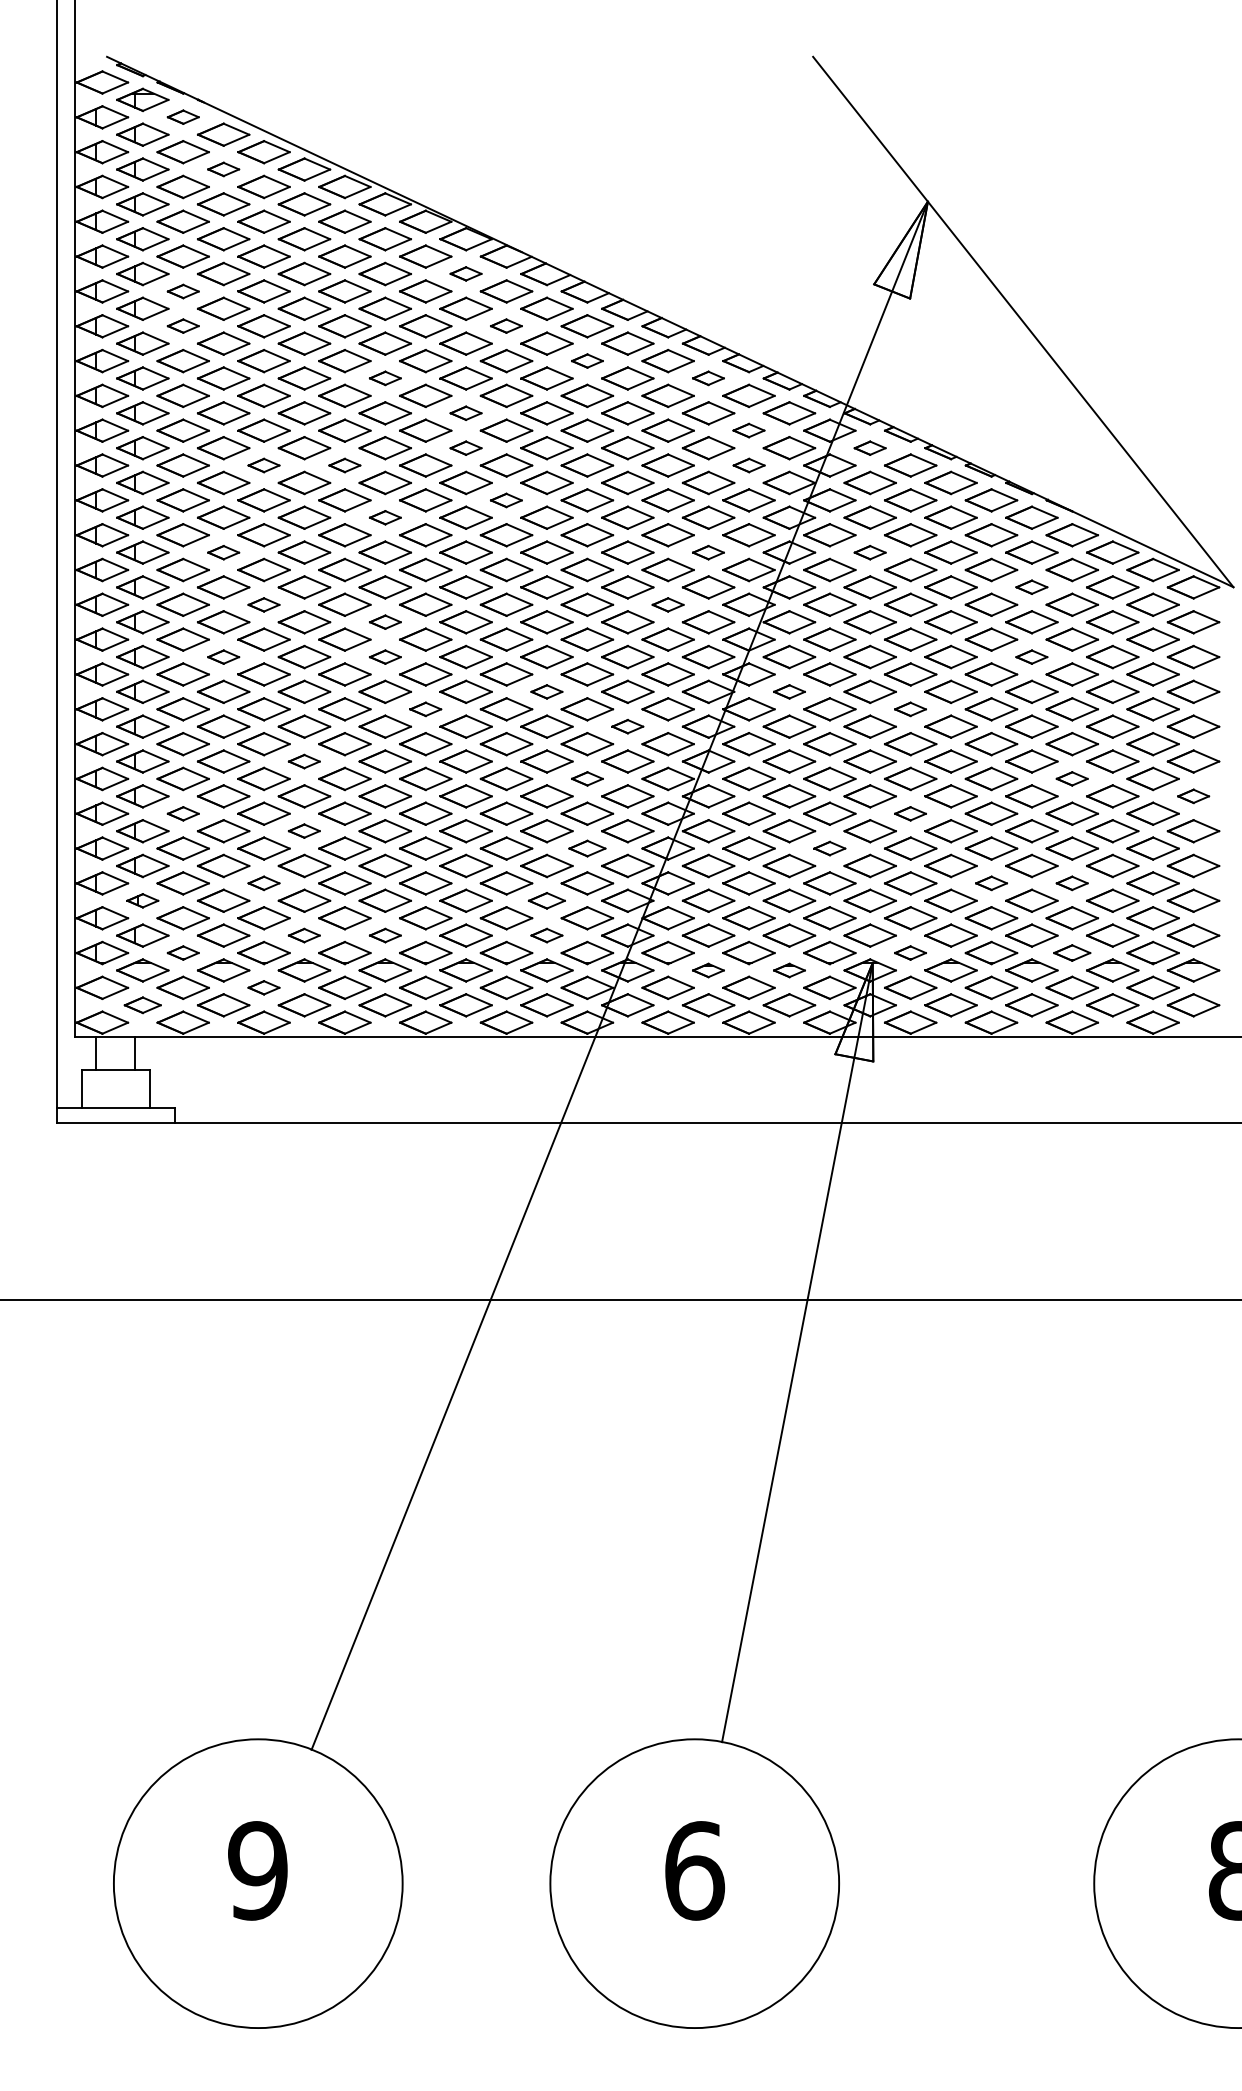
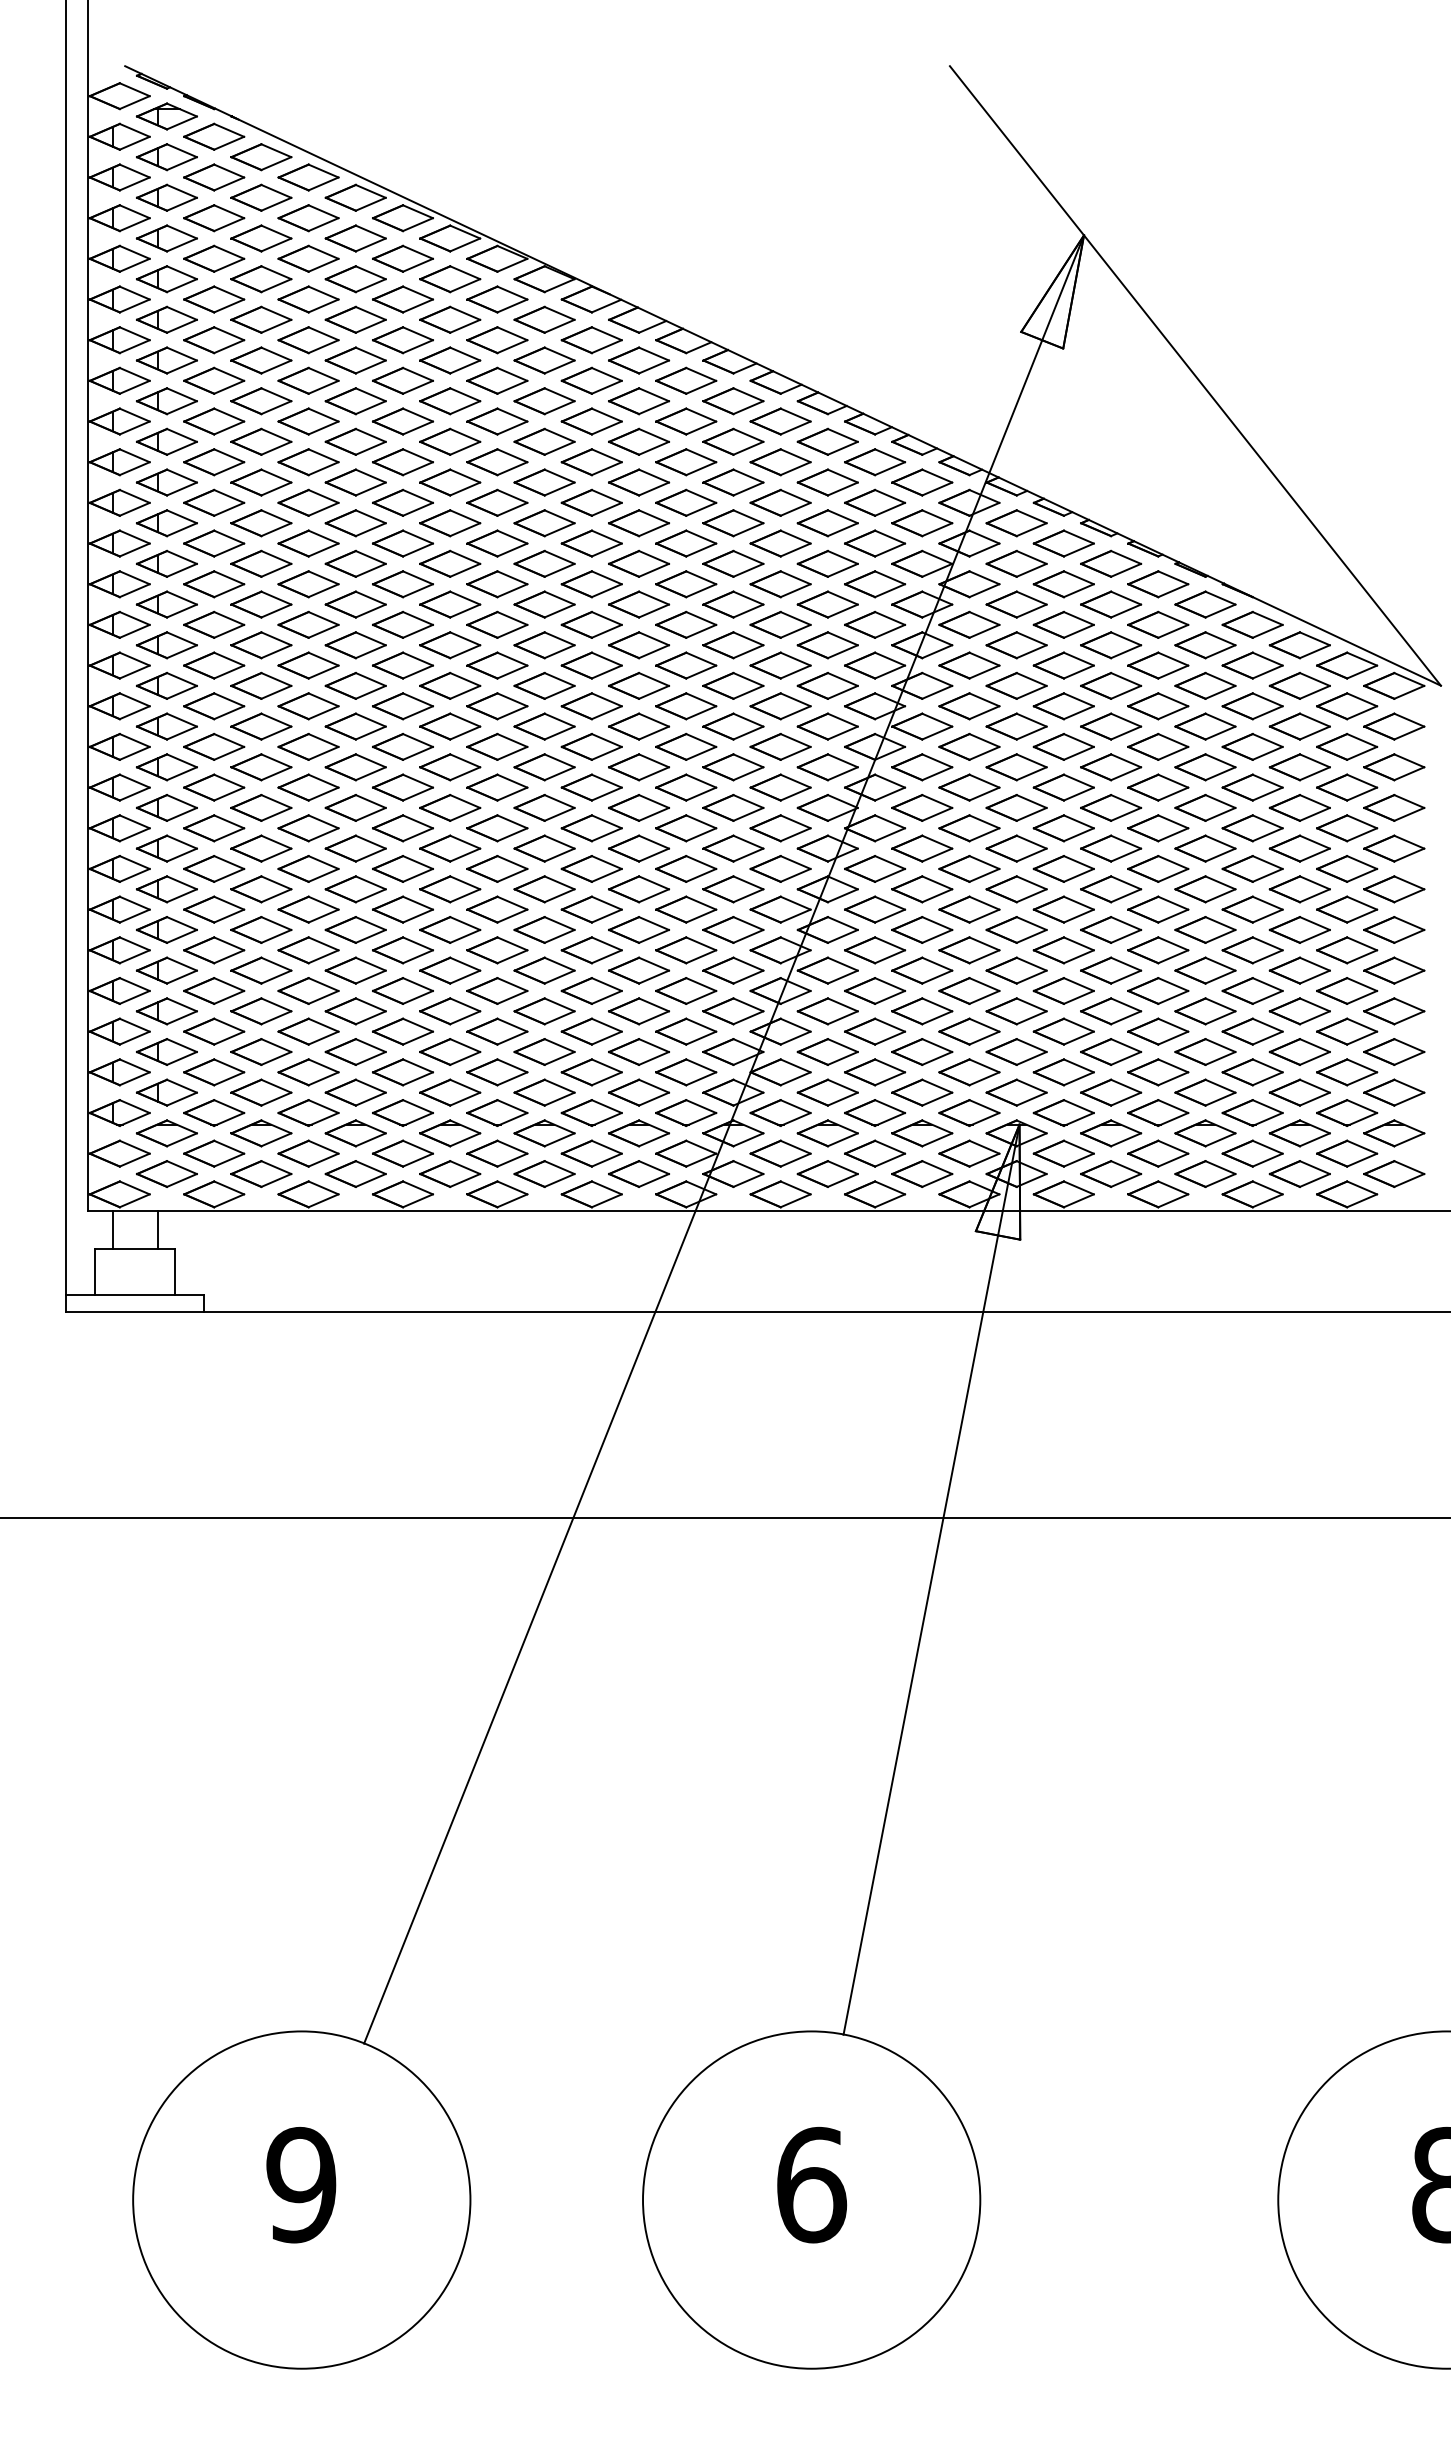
part: (183, 117) -> (214, 136), size x1.67
part: (223, 169) -> (261, 197), size x1.67
part: (466, 273) -> (544, 319), size x1.67
part: (183, 291) -> (214, 340), size x1.67
part: (183, 325) -> (214, 380), size x1.67
part: (506, 325) -> (591, 380), size x1.67
part: (587, 361) -> (686, 421), size x1.67
part: (385, 378) -> (450, 441), size x1.67
part: (708, 378) -> (827, 441), size x1.67
part: (466, 413) -> (544, 482), size x1.67
part: (748, 430) -> (874, 502), size x1.67
part: (466, 448) -> (544, 523), size x1.67
part: (870, 448) -> (1016, 523), size x1.67
part: (264, 465) -> (308, 543), size x1.67
part: (344, 465) -> (402, 543), size x1.67
part: (749, 465) -> (875, 543), size x1.67
part: (506, 500) -> (591, 584), size x1.67
part: (385, 517) -> (450, 604), size x1.67
part: (223, 552) -> (261, 645), size x1.67
part: (708, 552) -> (827, 645), size x1.67
part: (870, 552) -> (1016, 645), size x1.67
part: (1031, 587) -> (1205, 685), size x1.67
part: (264, 605) -> (308, 706), size x1.67
part: (668, 605) -> (780, 706), size x1.67
part: (385, 622) -> (450, 726), size x1.67
part: (223, 657) -> (261, 767), size x1.67
part: (385, 657) -> (450, 767), size x1.67
part: (1031, 657) -> (1205, 767), size x1.67
part: (546, 691) -> (638, 807), size x1.67
part: (789, 691) -> (922, 807), size x1.67
part: (425, 709) -> (497, 828), size x1.67
part: (910, 709) -> (1063, 828), size x1.67
part: (627, 726) -> (733, 848), size x1.67
part: (304, 761) -> (355, 889), size x1.67
part: (587, 778) -> (686, 909), size x1.67
part: (1072, 778) -> (1252, 909), size x1.67
part: (1193, 795) -> (1394, 929), size x1.67
part: (183, 813) -> (214, 950), size x1.67
part: (910, 813) -> (1063, 950), size x1.67
part: (304, 831) -> (355, 970), size x1.67
part: (587, 848) -> (686, 990), size x1.43
part: (829, 848) -> (969, 990), size x1.67
part: (264, 883) -> (308, 1031), size x1.67
part: (991, 883) -> (1158, 1031), size x1.67
part: (1072, 883) -> (1252, 1031), size x1.67
part: (142, 900) -> (166, 1051), size x1.67
part: (546, 900) -> (638, 1051), size x1.43
part: (304, 935) -> (355, 1092), size x1.67
part: (385, 935) -> (450, 1092), size x1.67
part: (546, 935) -> (638, 1092), size x1.67
part: (183, 952) -> (214, 1112), size x1.67
part: (910, 952) -> (1063, 1112), size x1.67
part: (1072, 952) -> (1252, 1112), size x1.43
part: (708, 970) -> (827, 1133), size x1.67
part: (789, 970) -> (922, 1133), size x1.67
part: (264, 987) -> (308, 1153), size x1.67
part: (142, 1004) -> (166, 1173), size x1.43

